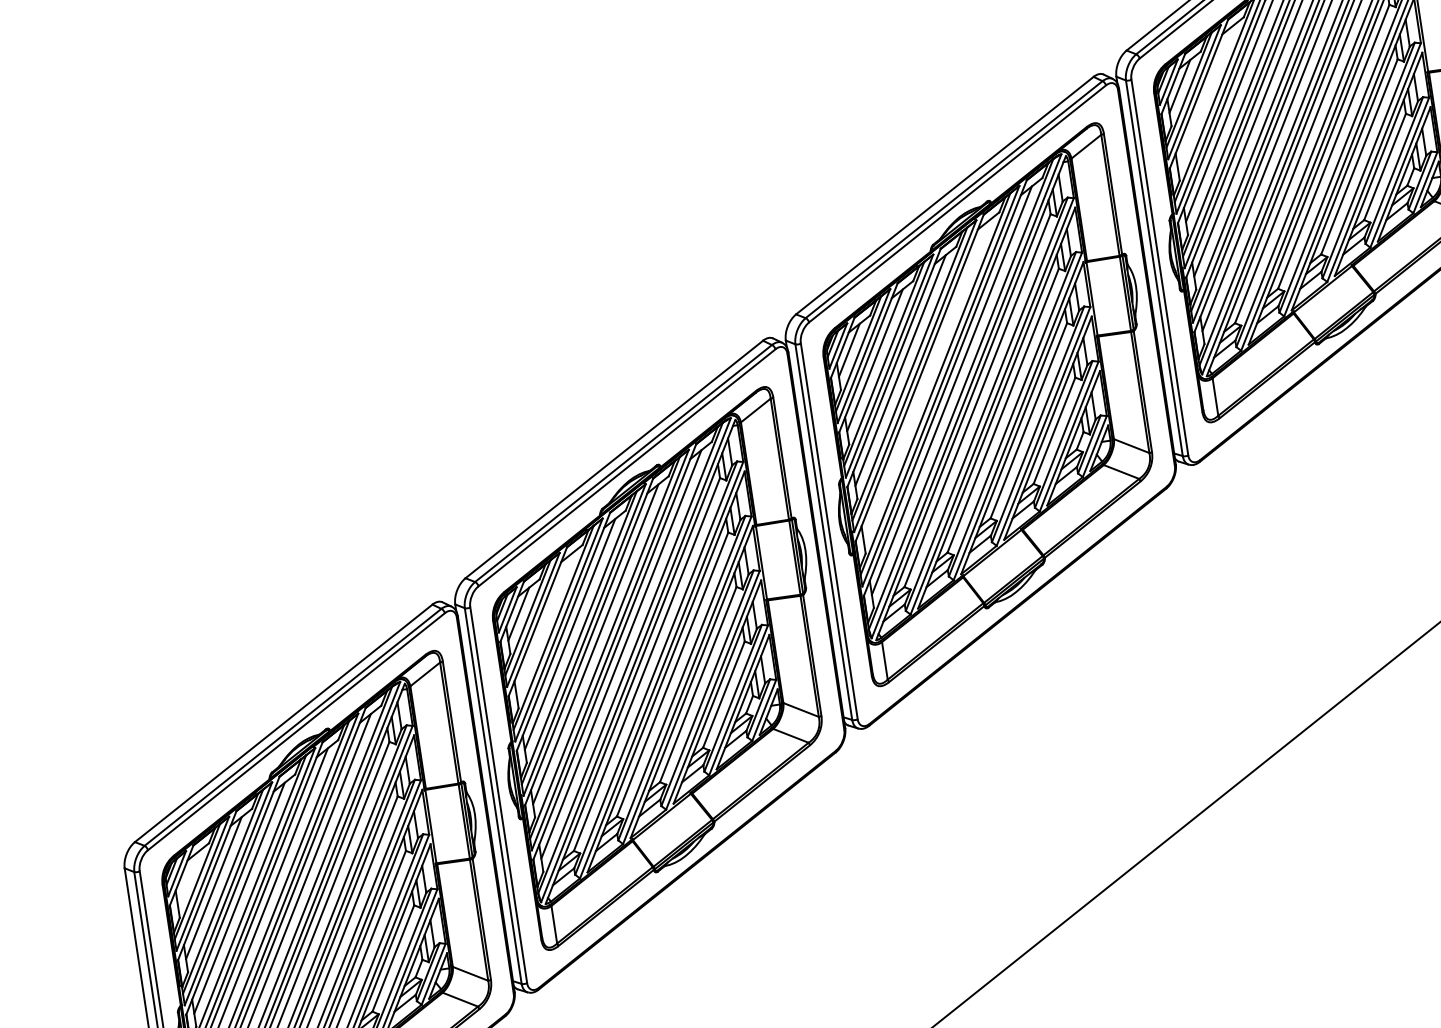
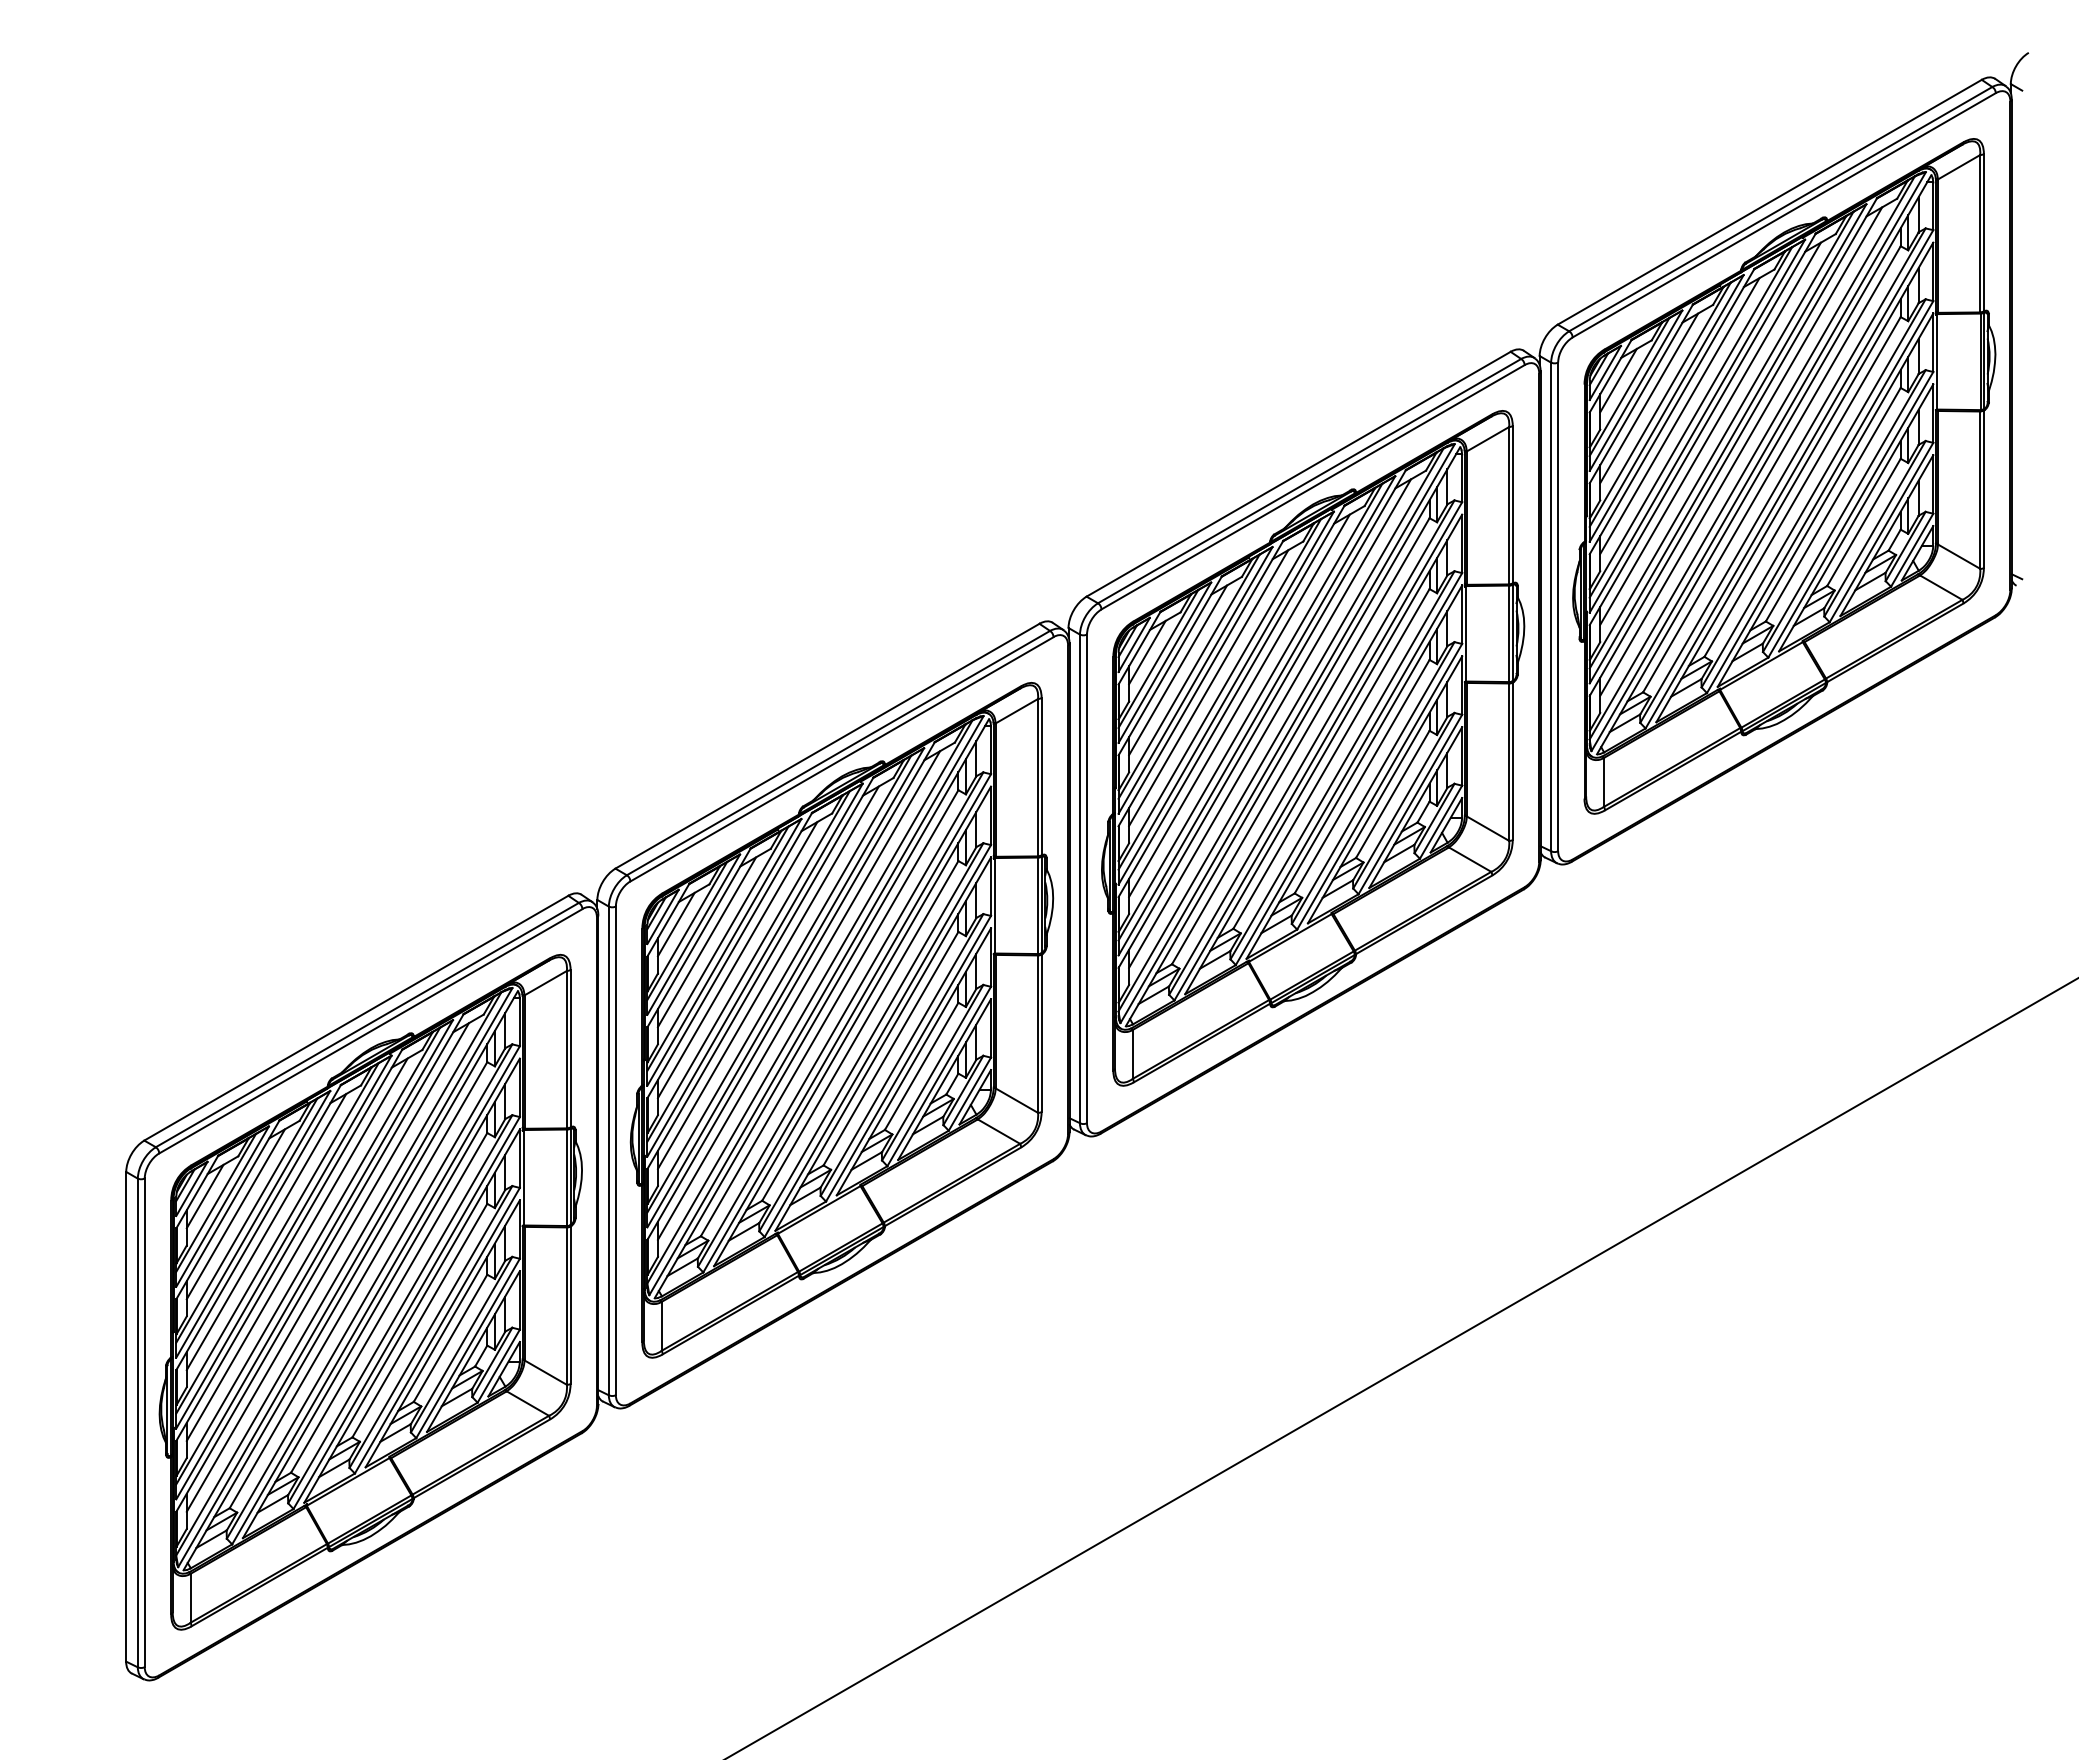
line: (1205, 96) -> (1649, 398), added
line: (926, 380) -> (1239, 705), added
line: (544, 624) -> (706, 942), added
line: (187, 878) -> (204, 1196), added

